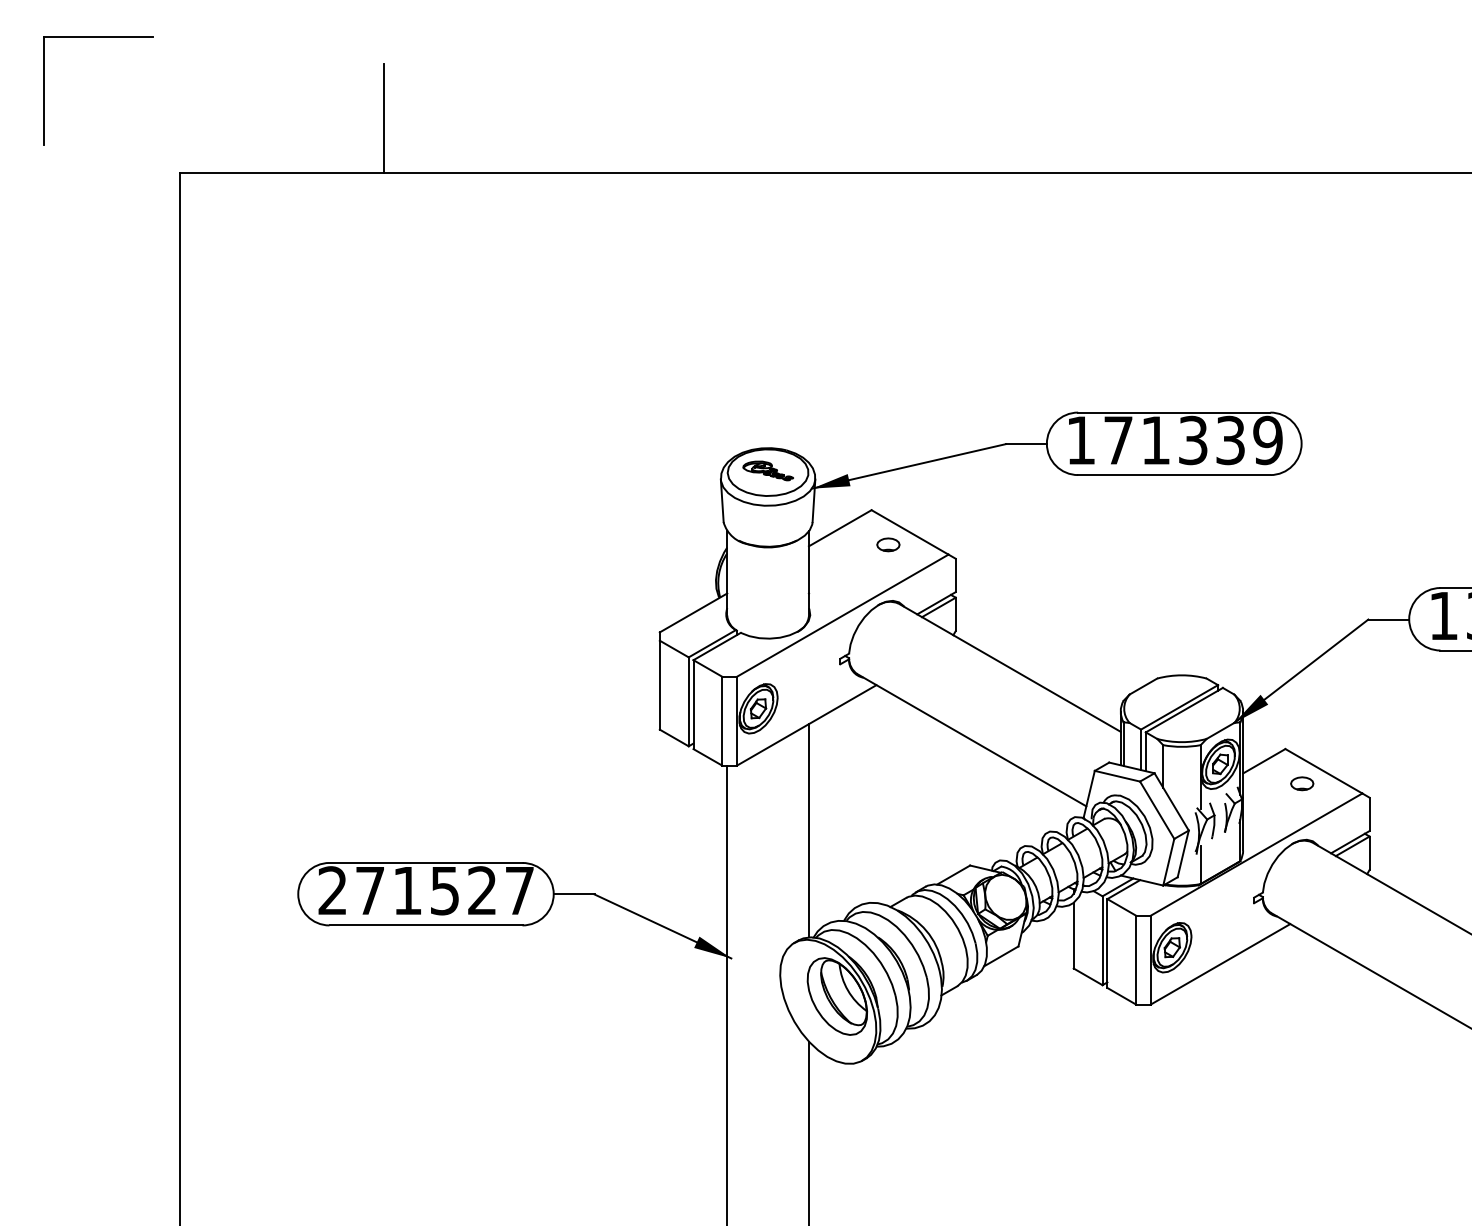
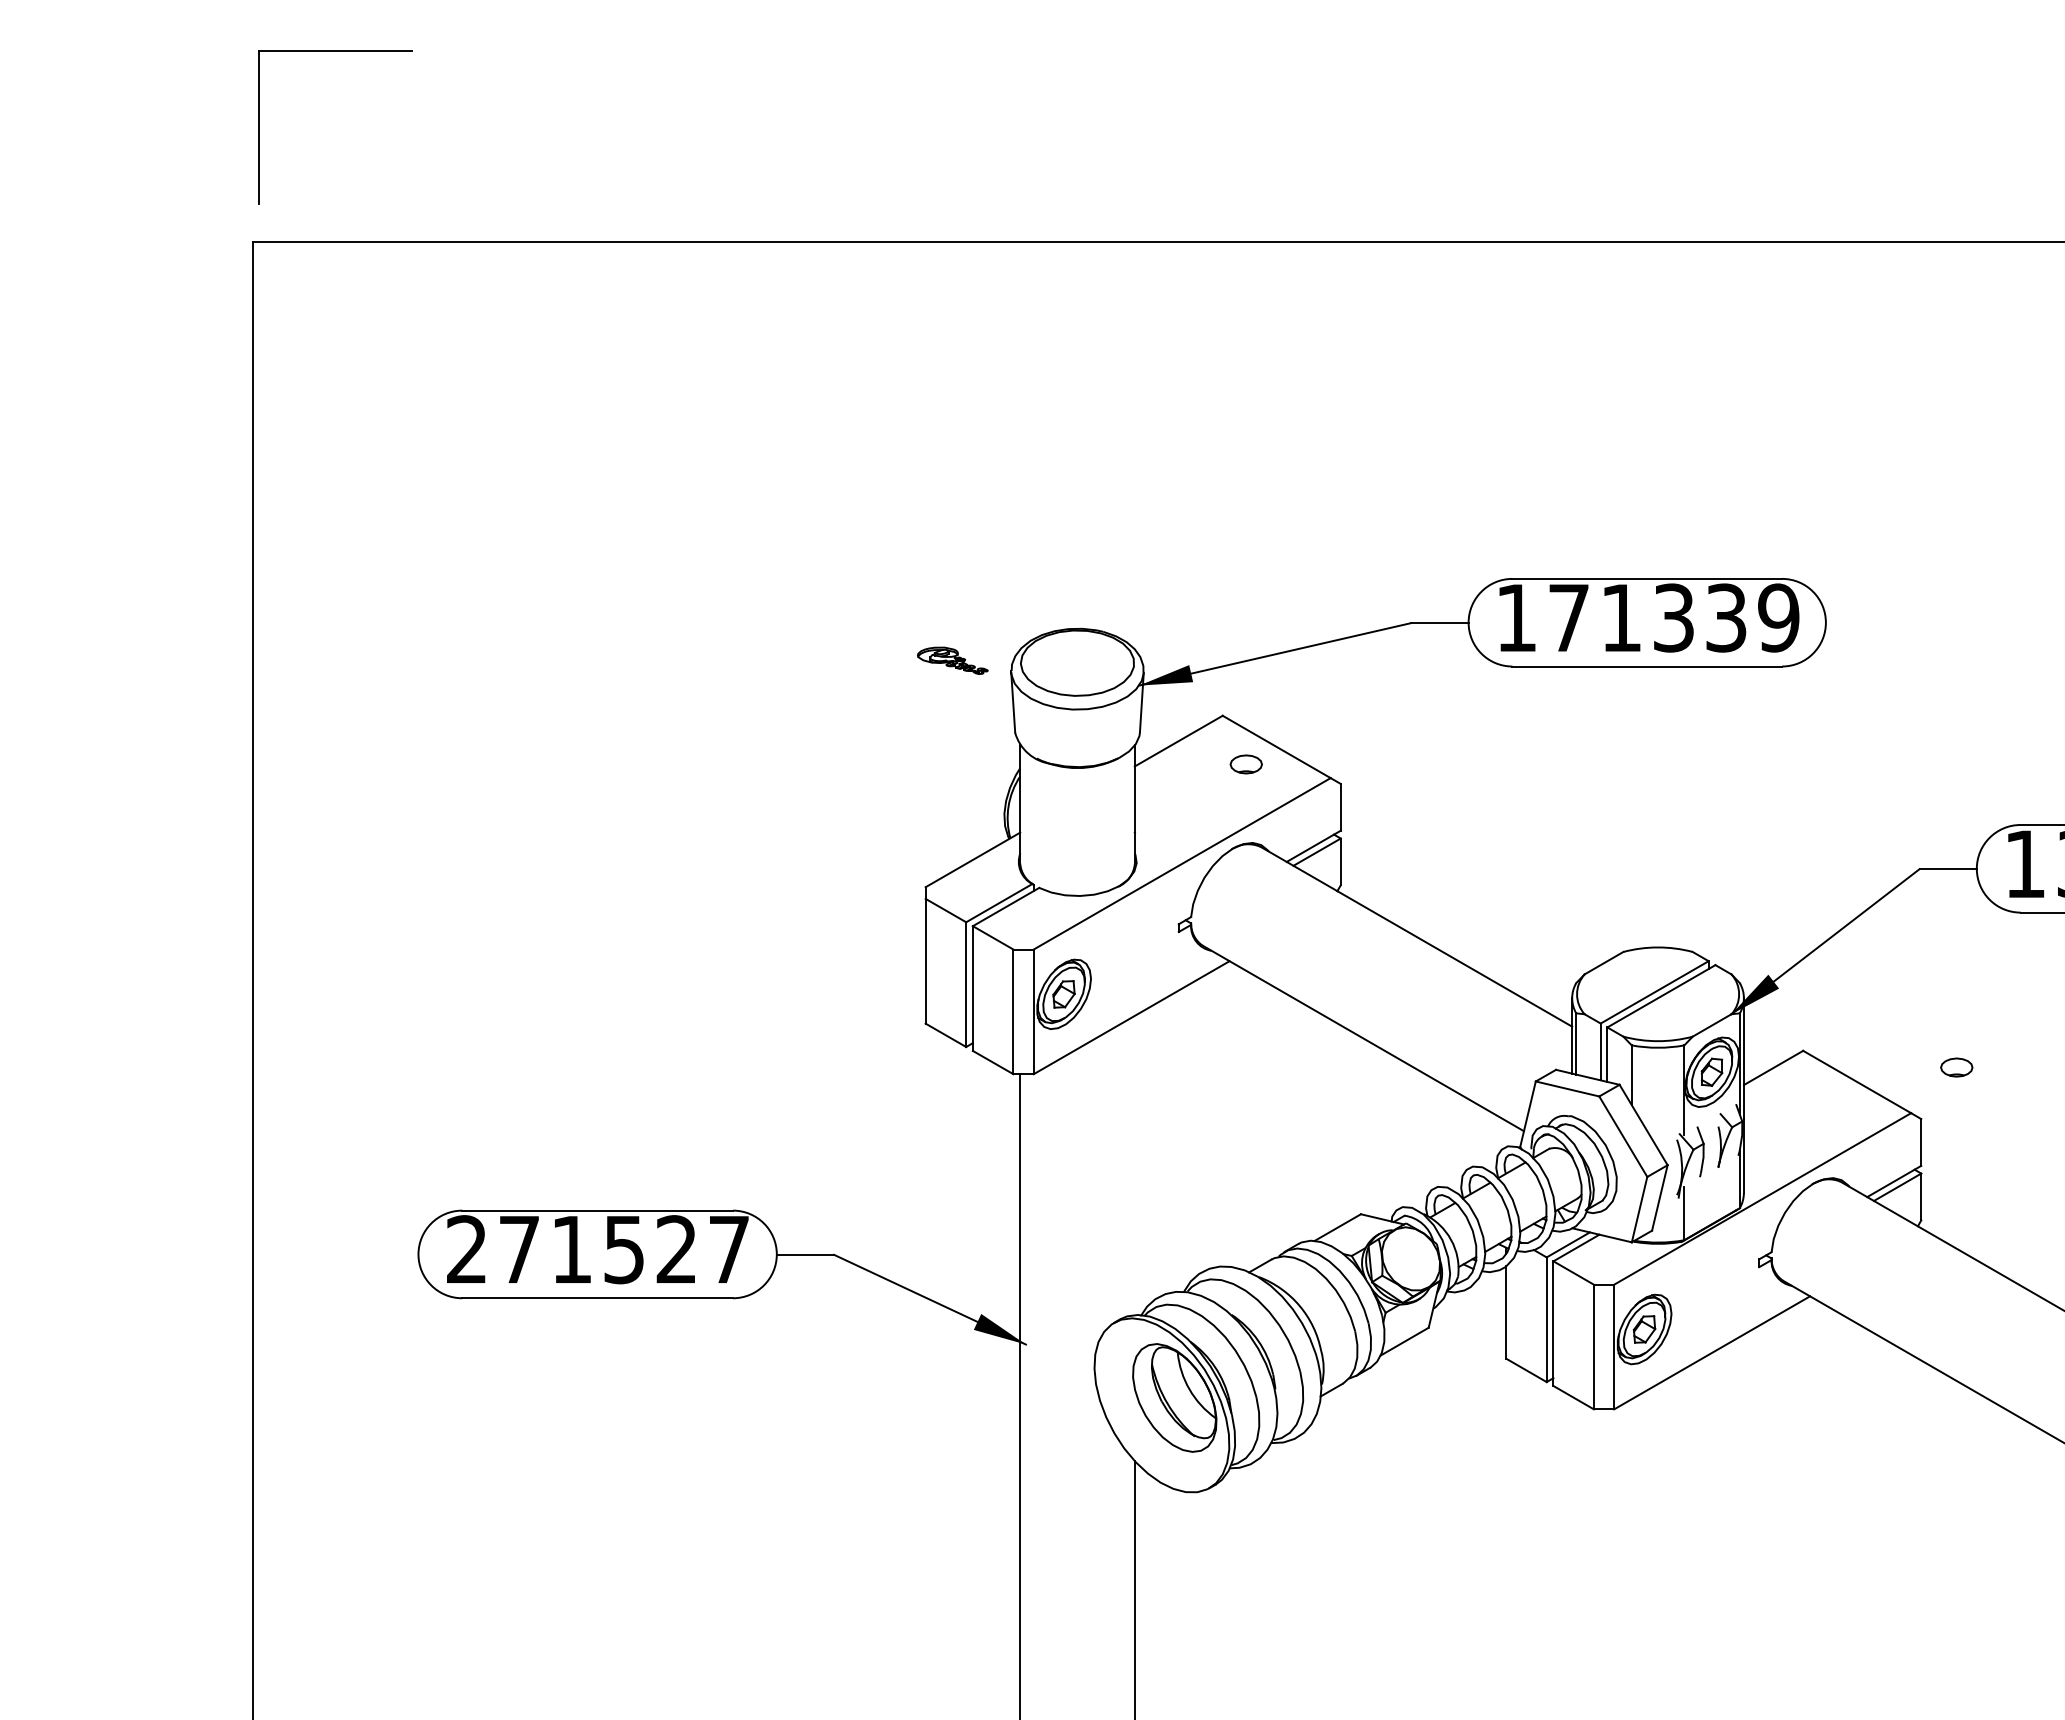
part: (98, 36) -> (335, 51), moved
line: (384, 117) -> (539, 165), removed
part: (768, 470) -> (952, 660), moved
part: (1302, 783) -> (1956, 1067), moved
line: (808, 830) -> (1134, 1165), removed

